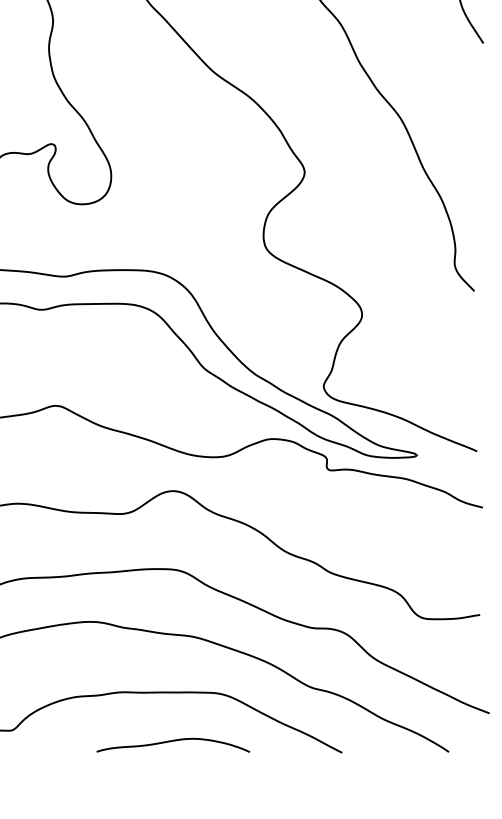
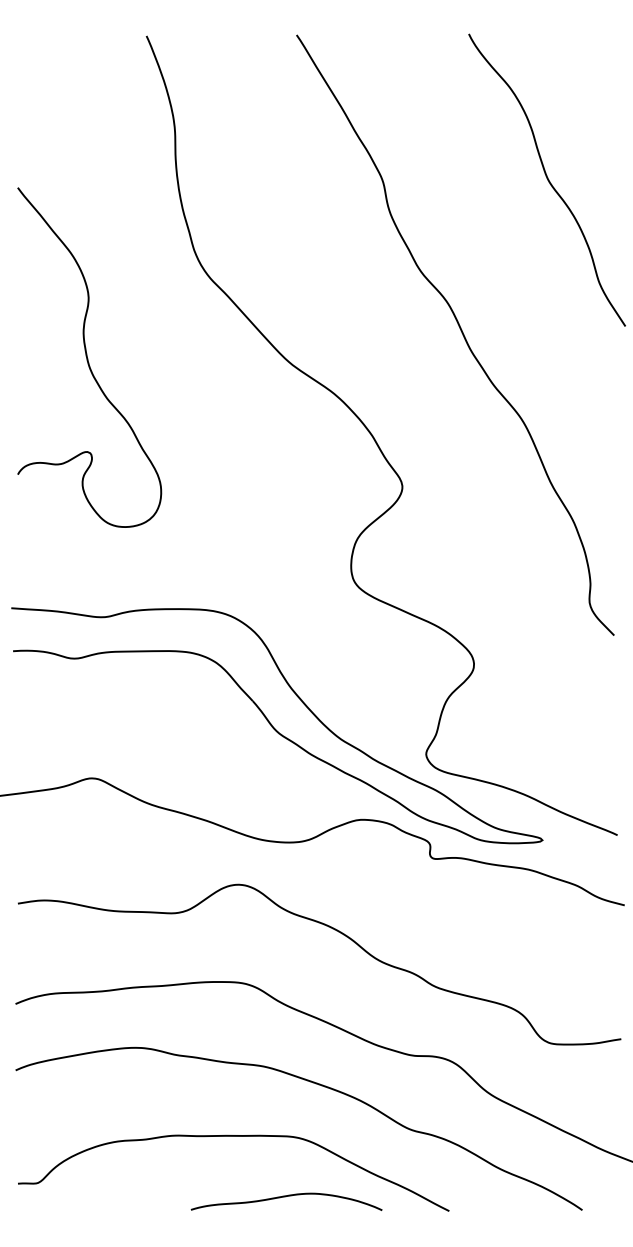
curve: (172, 741) -> (285, 1197), moved

